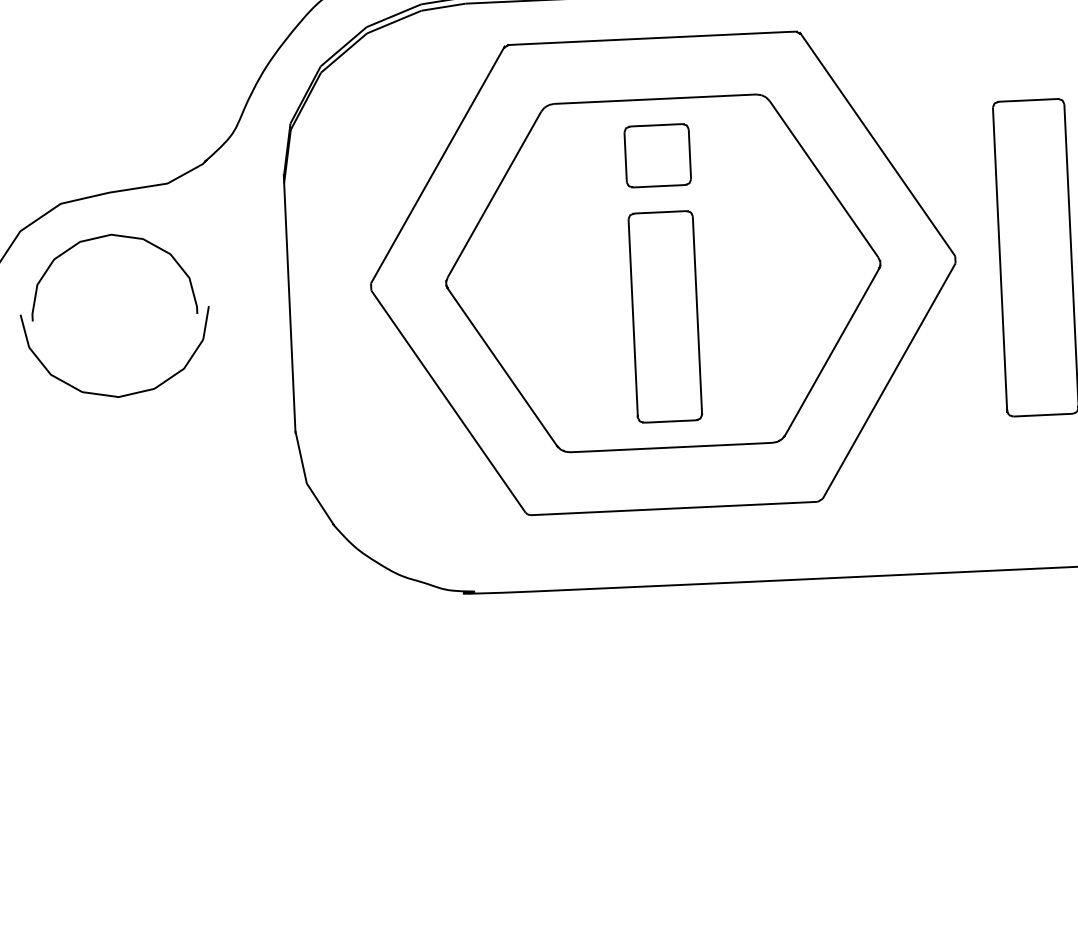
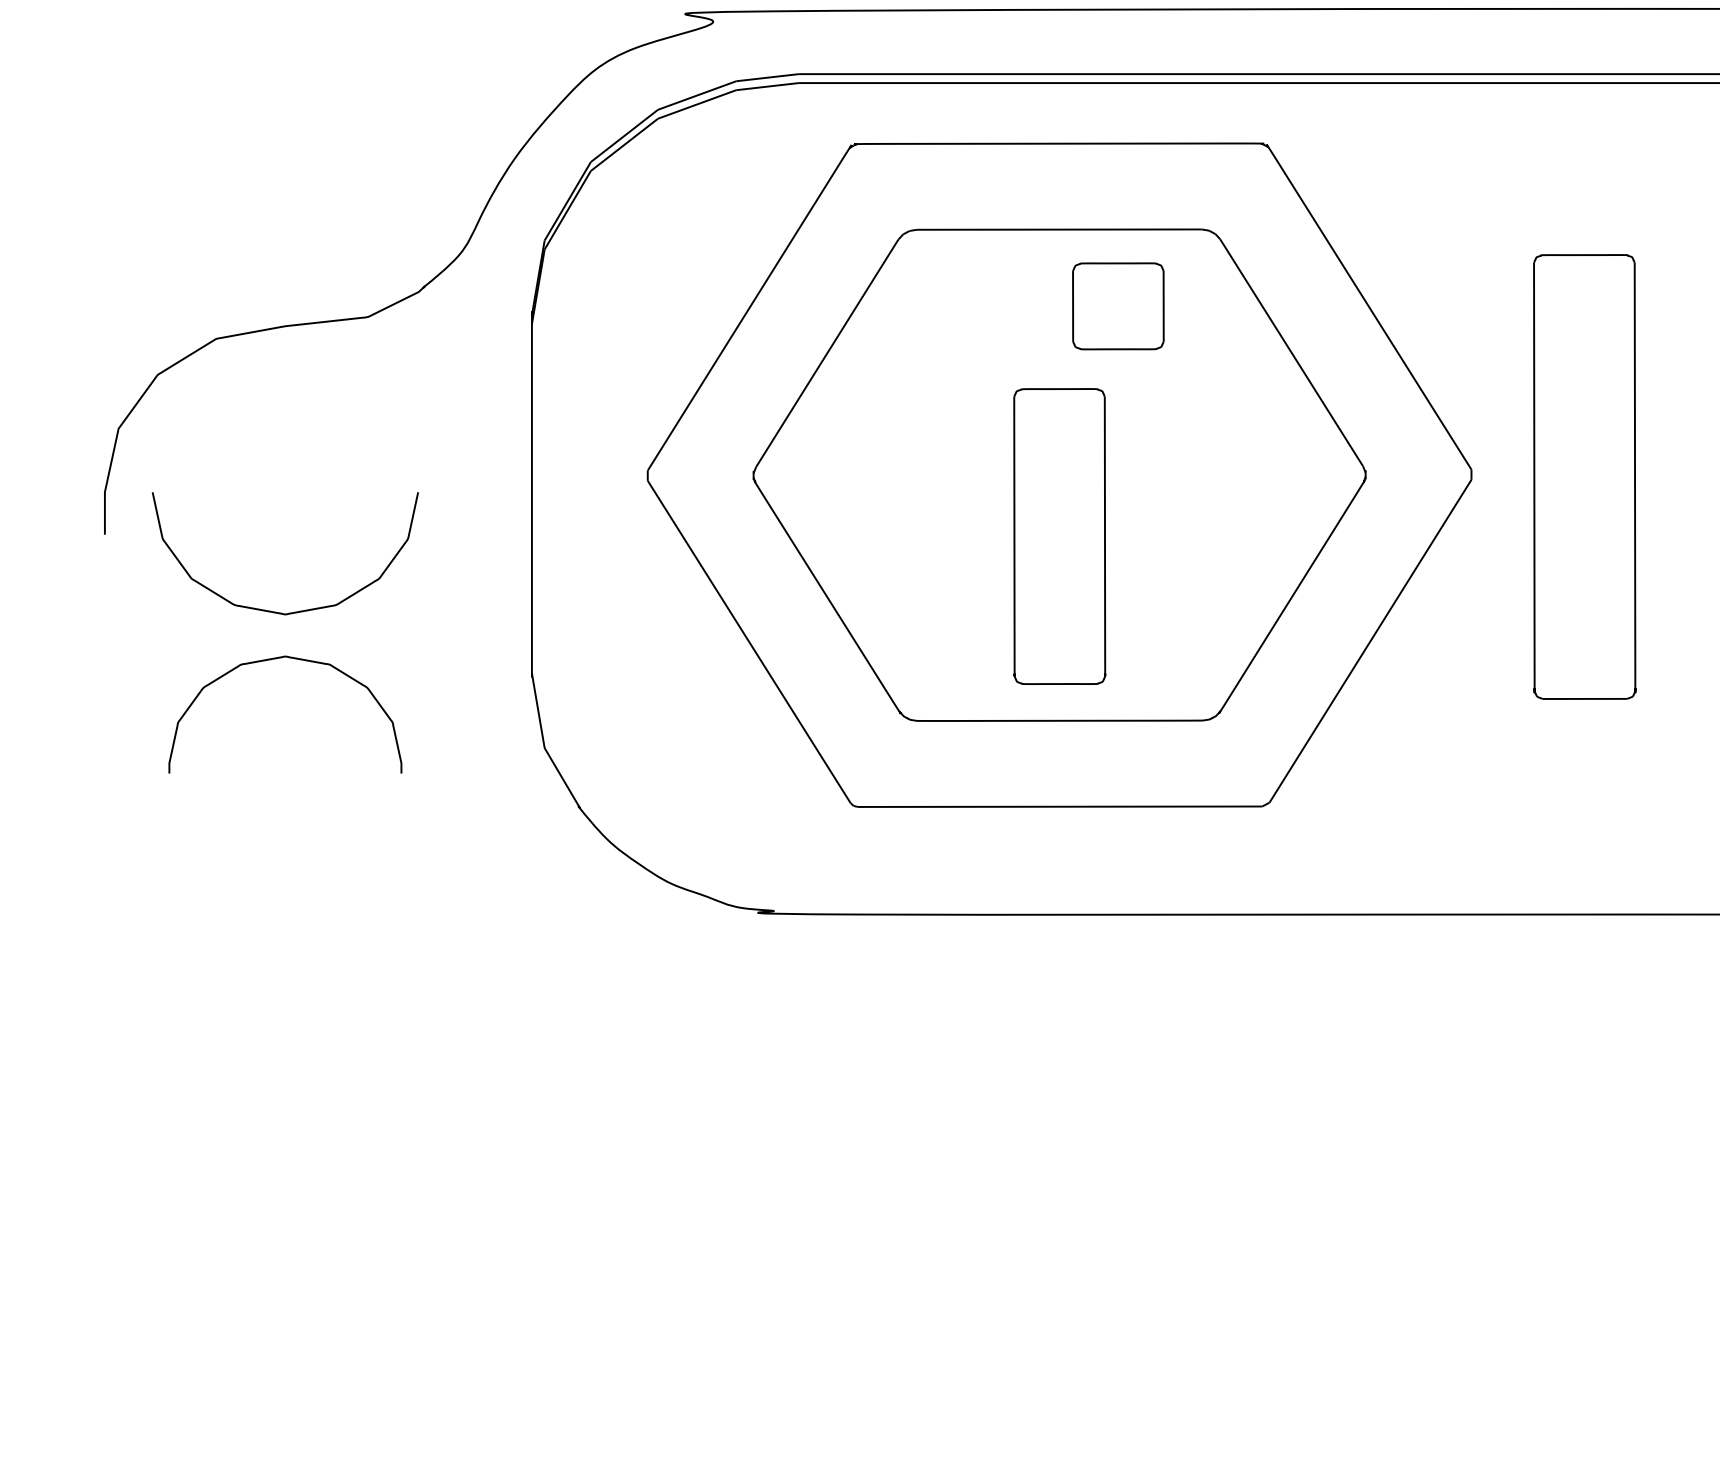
part: (657, 155) -> (1118, 306), moved
curve: (105, 237) -> (276, 659), moved

